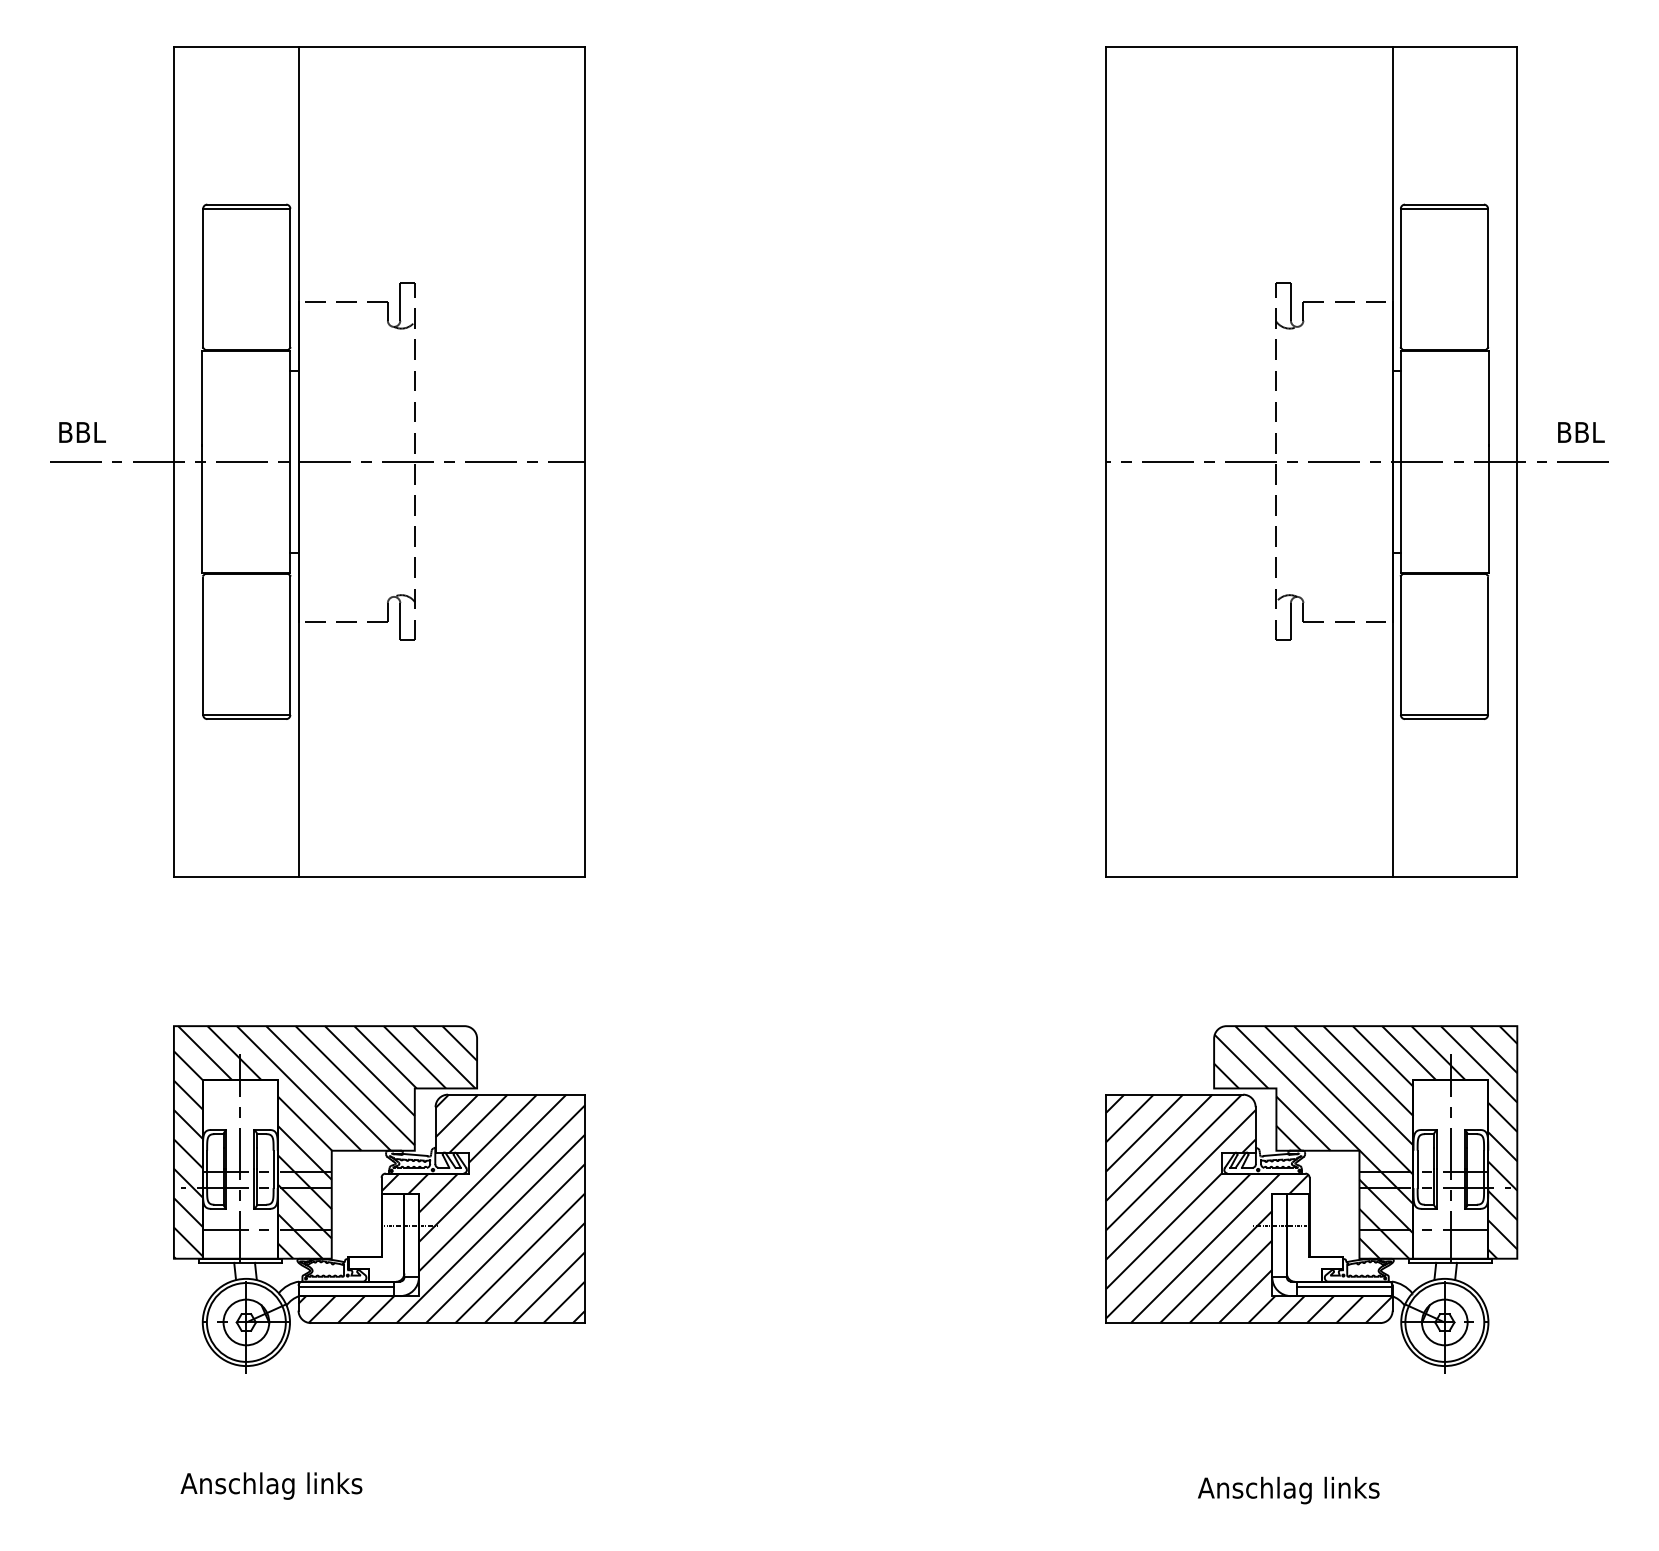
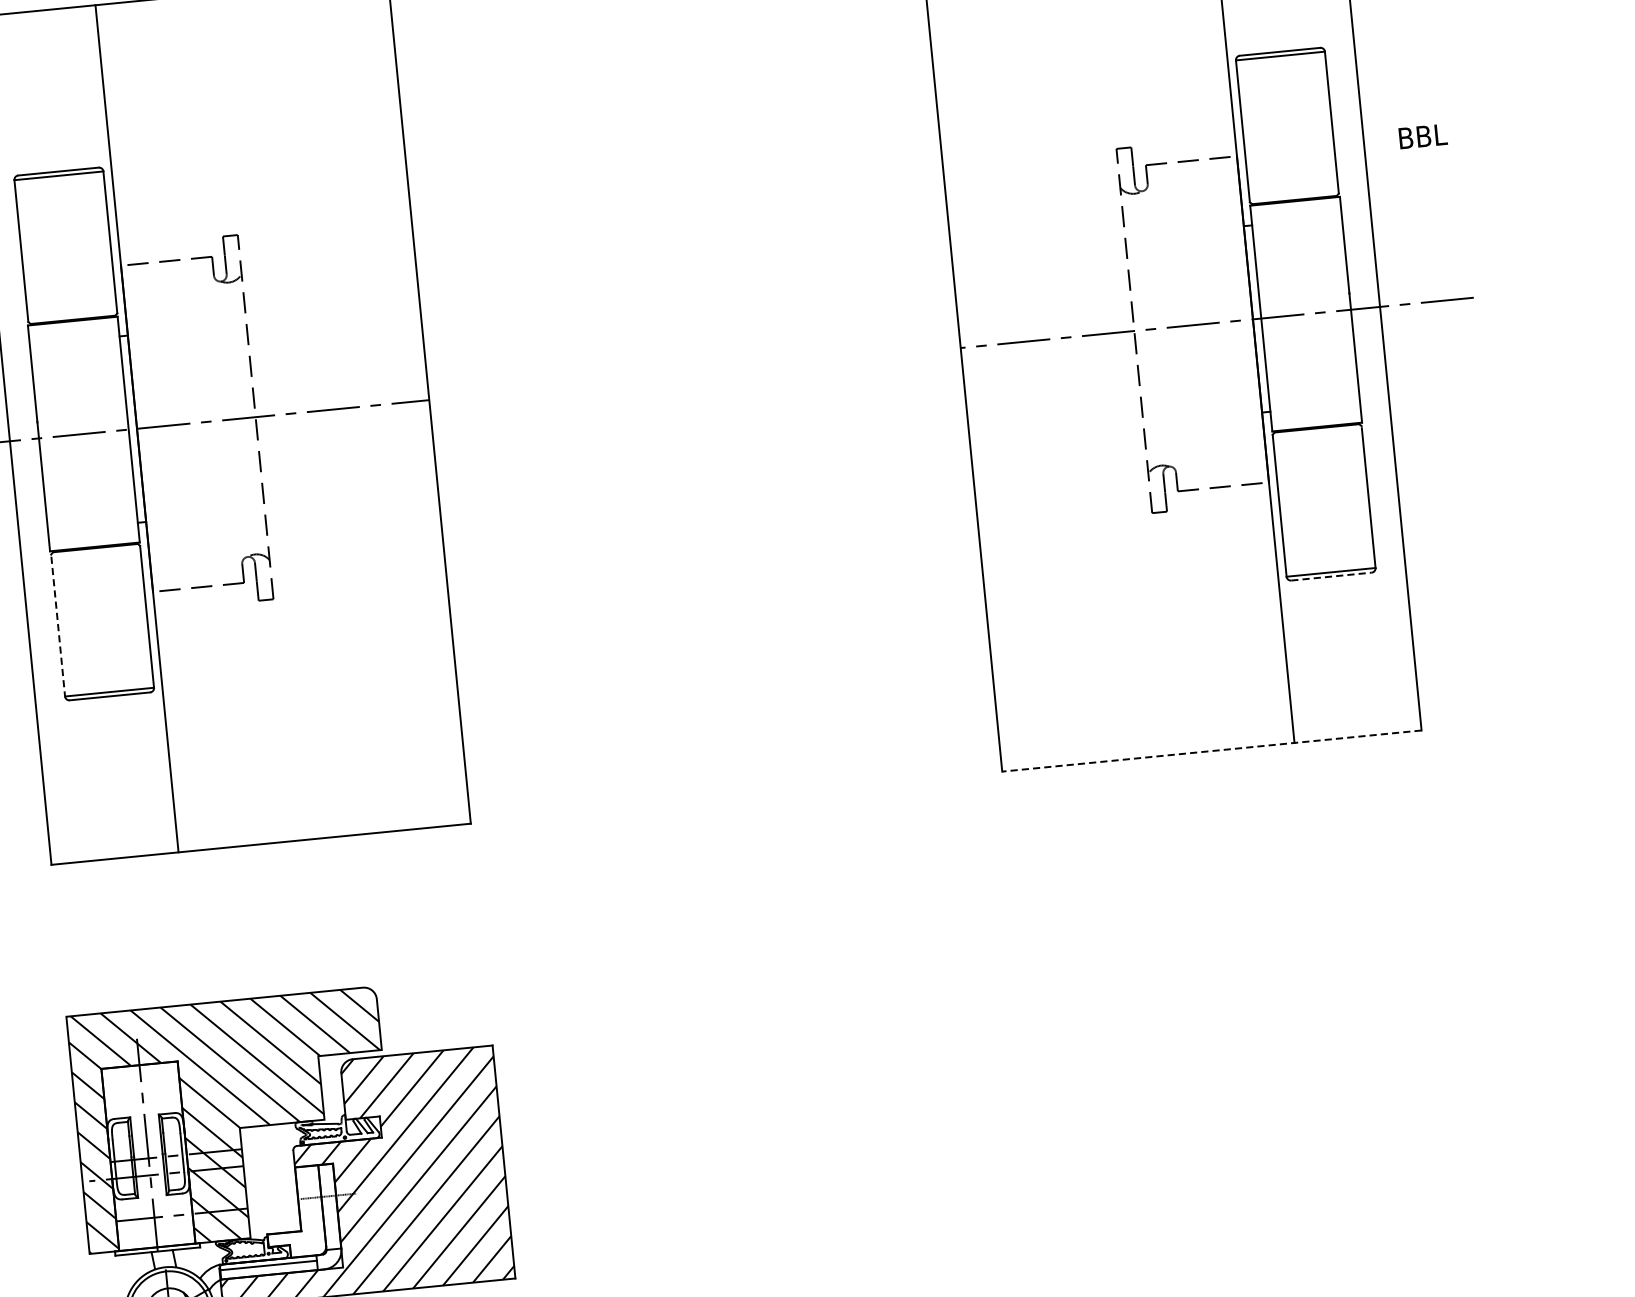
text: (1581, 432) -> (1423, 136), moved
line: (203, 646) -> (58, 626), solid -> dashed
line: (1444, 719) -> (1331, 576), solid -> dashed
line: (1311, 877) -> (1211, 751), solid -> dashed
part: (1311, 1199) -> (1243, 1079), removed

